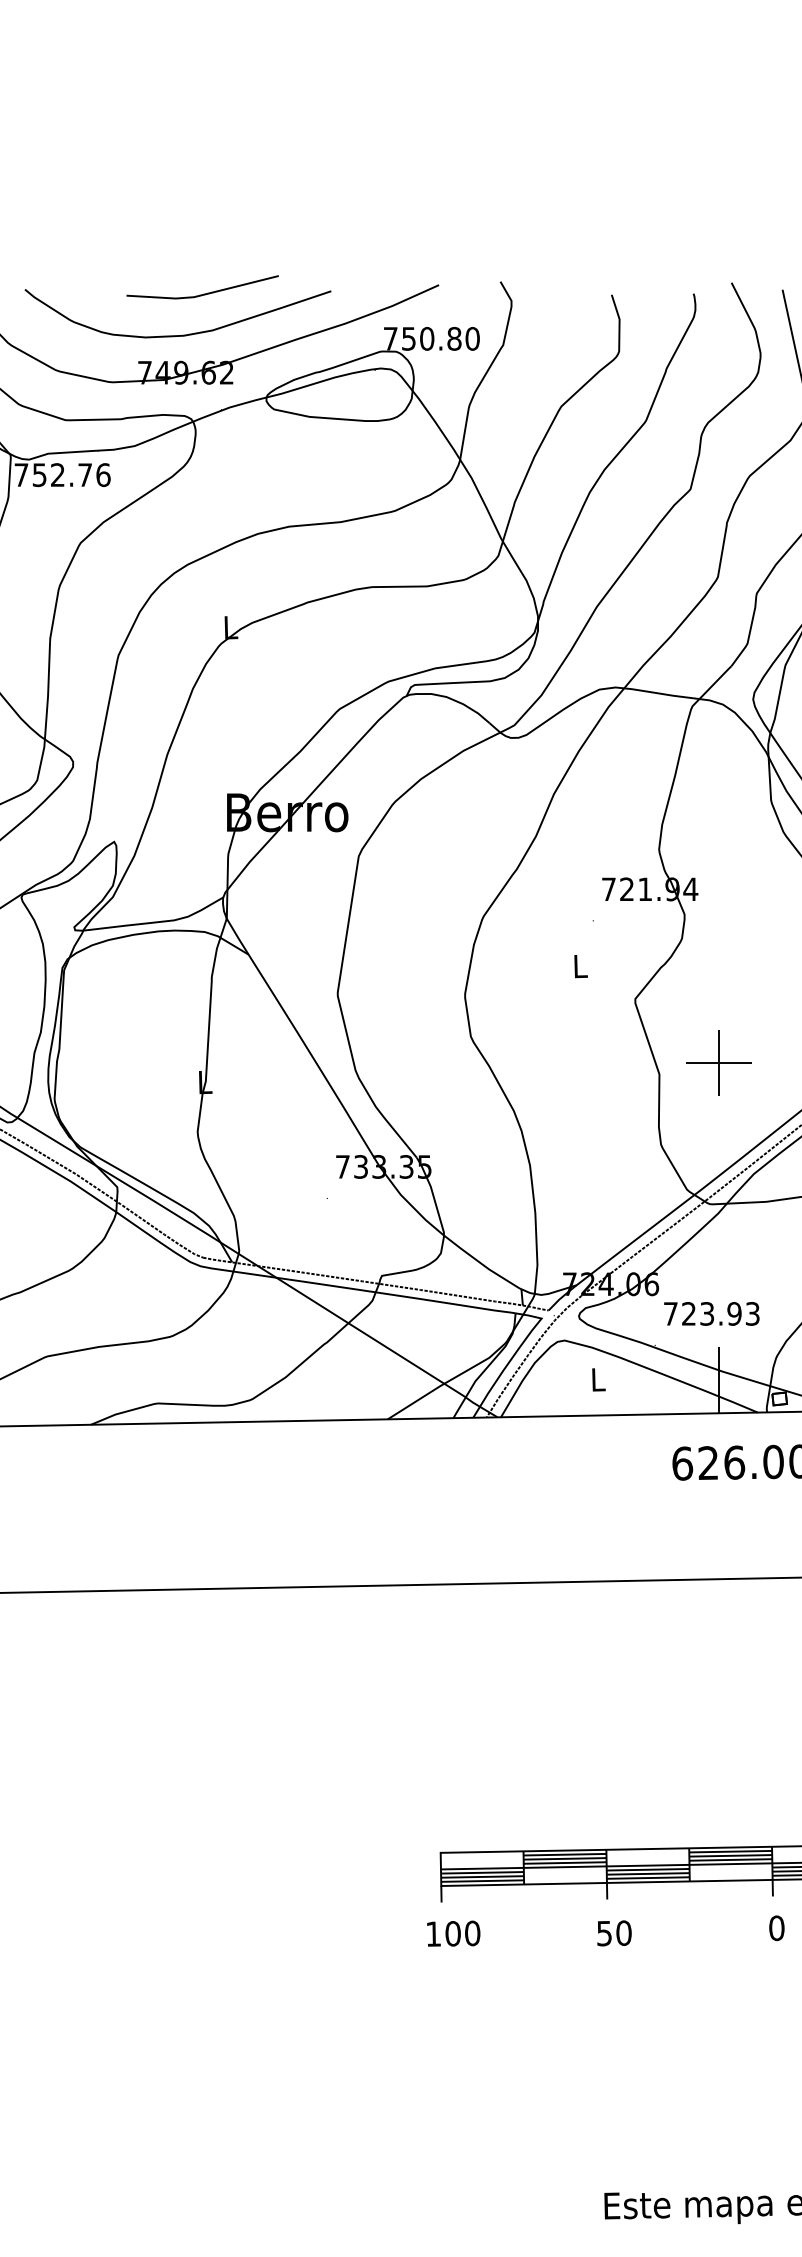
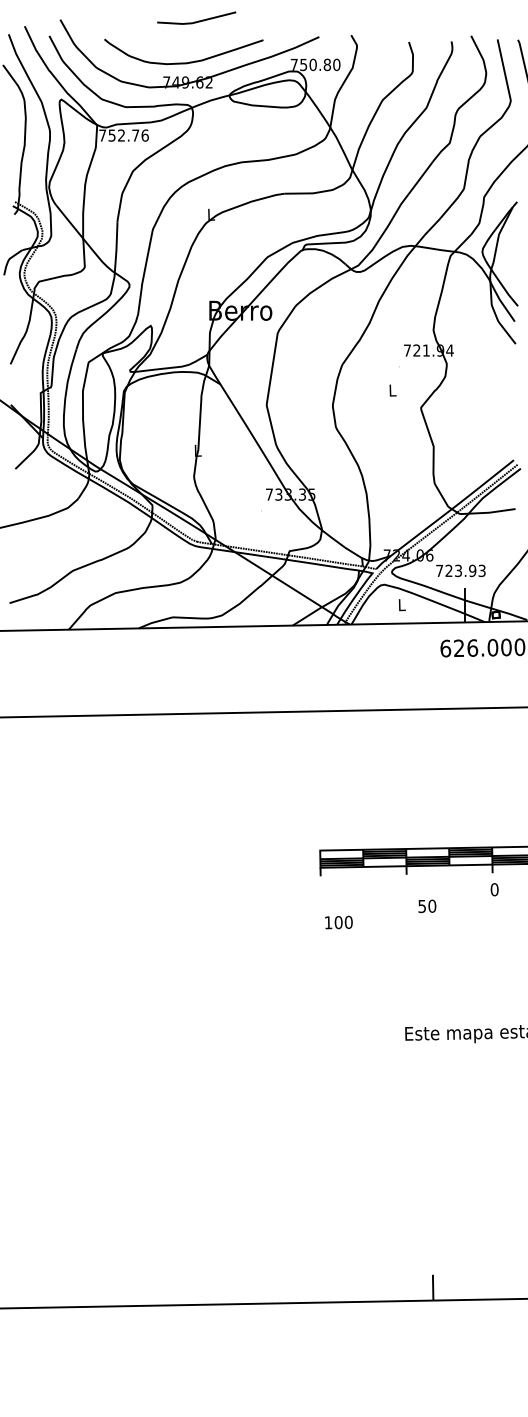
line: (206, 291) -> (198, 20), moved
part: (718, 1062) -> (464, 440), removed
text: (452, 1933) -> (338, 922), moved
text: (614, 1933) -> (427, 906), moved

